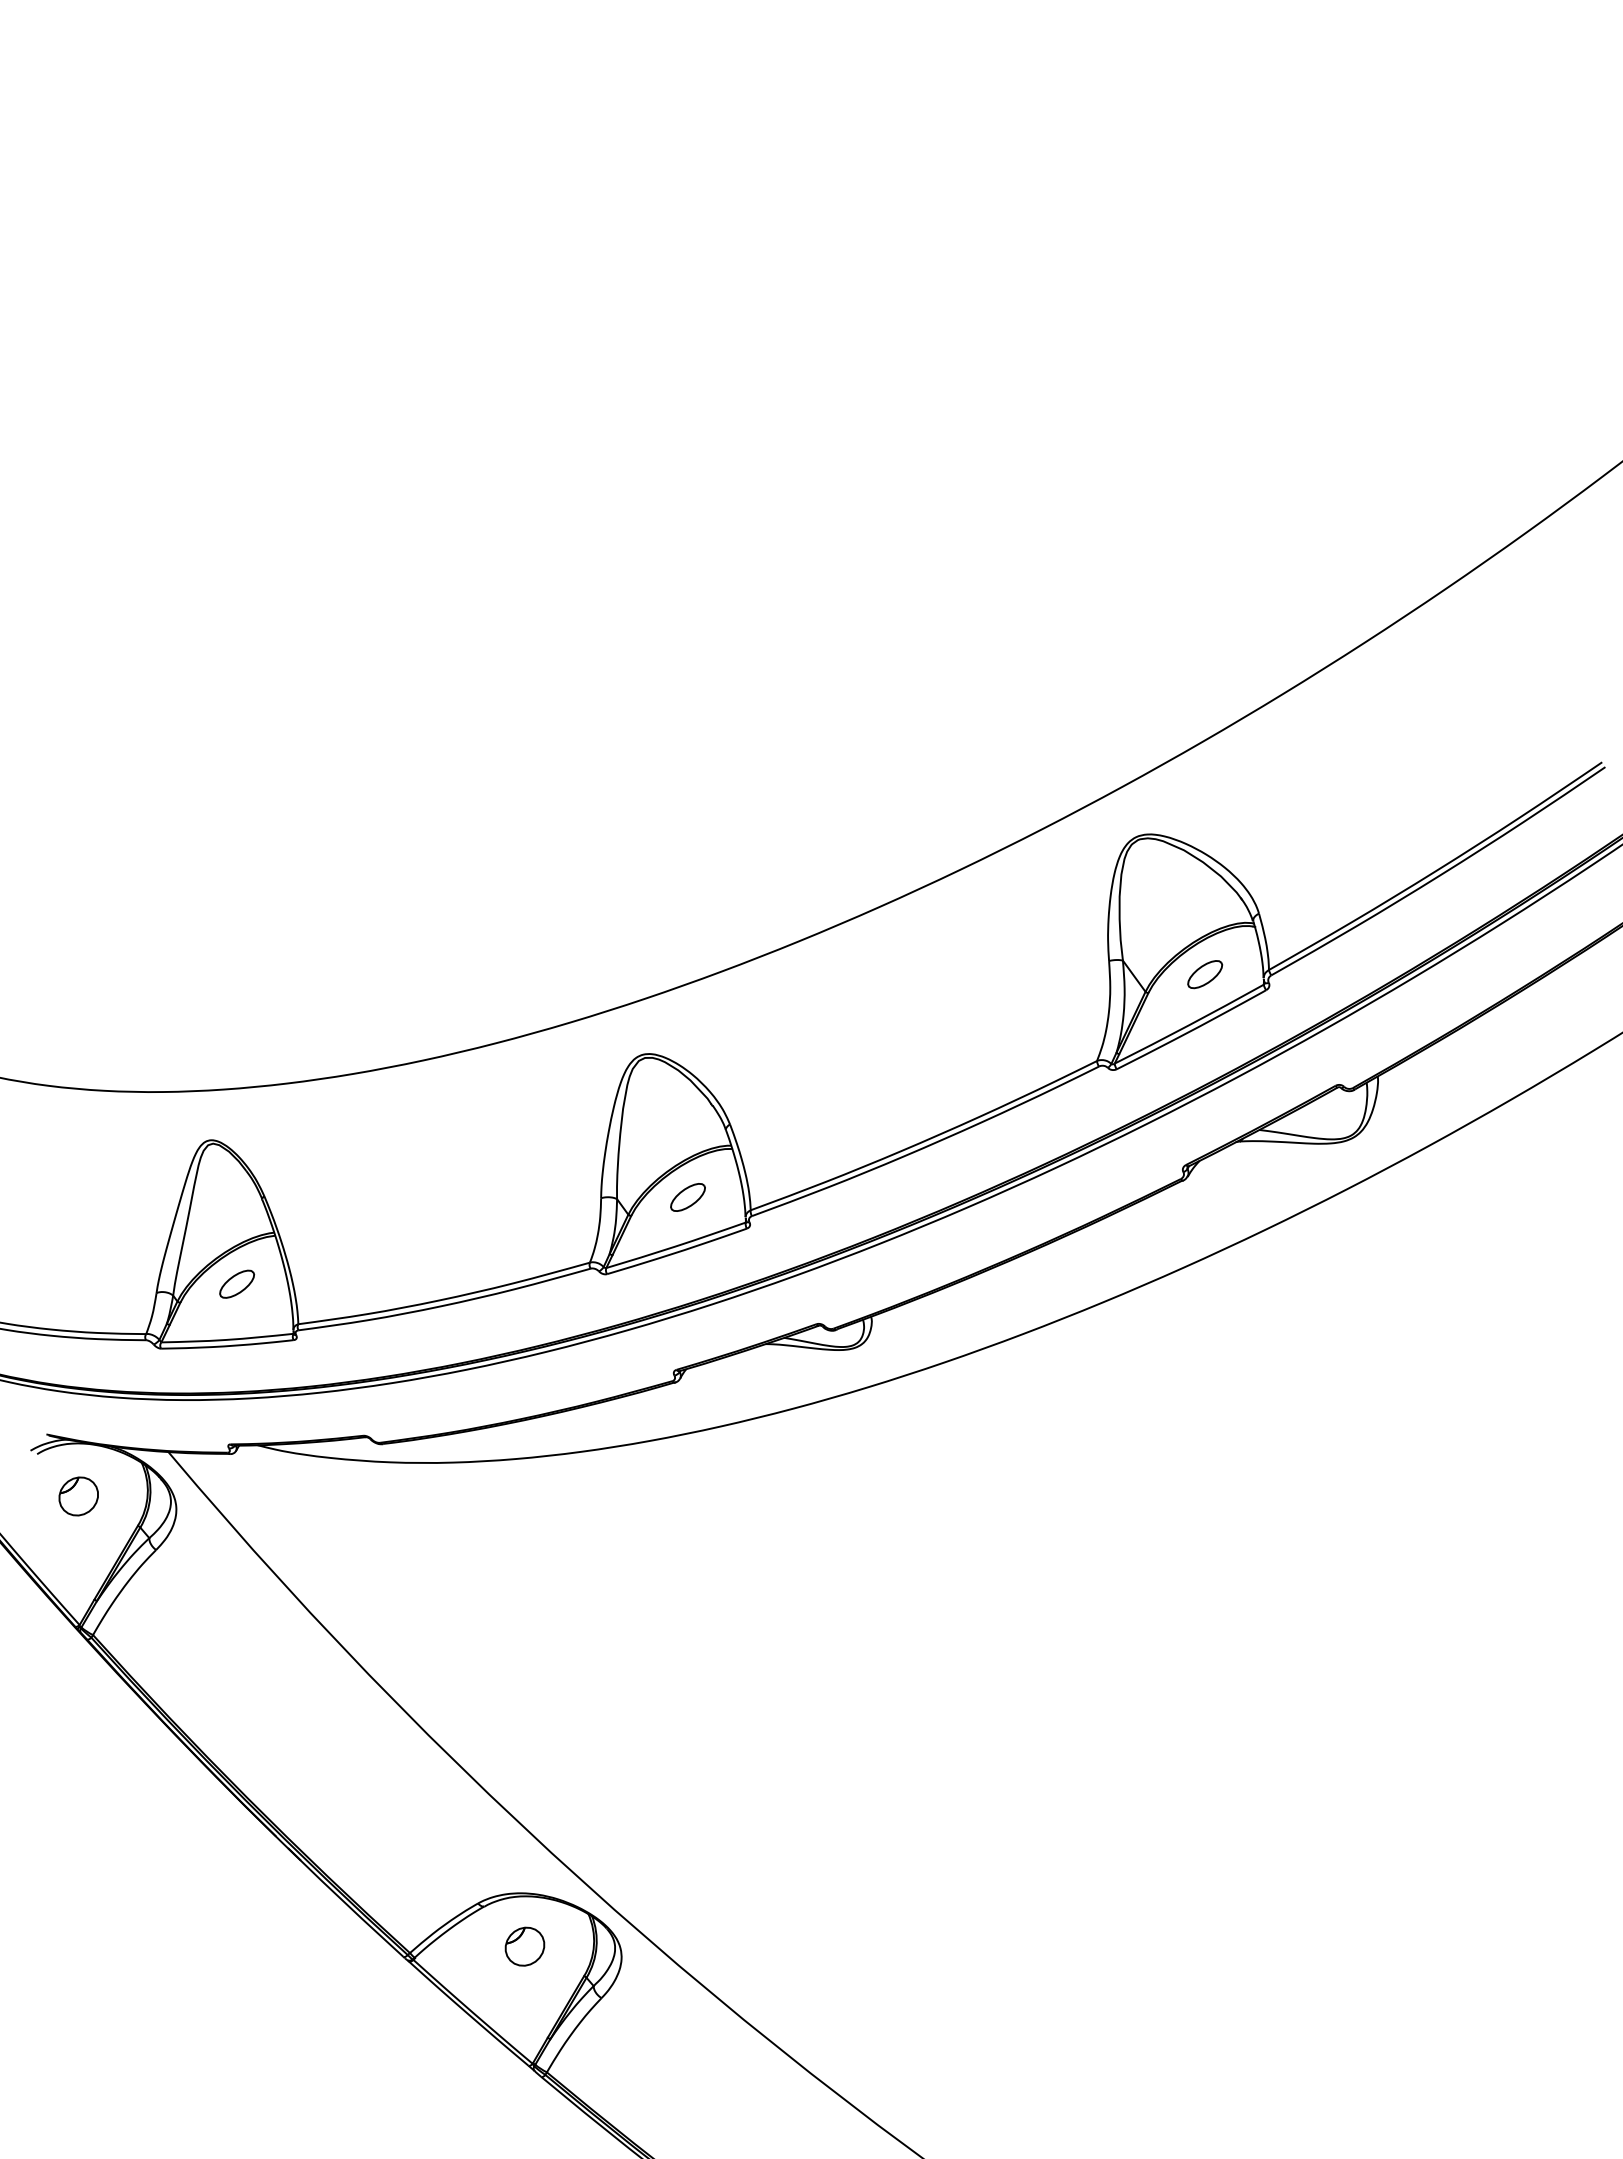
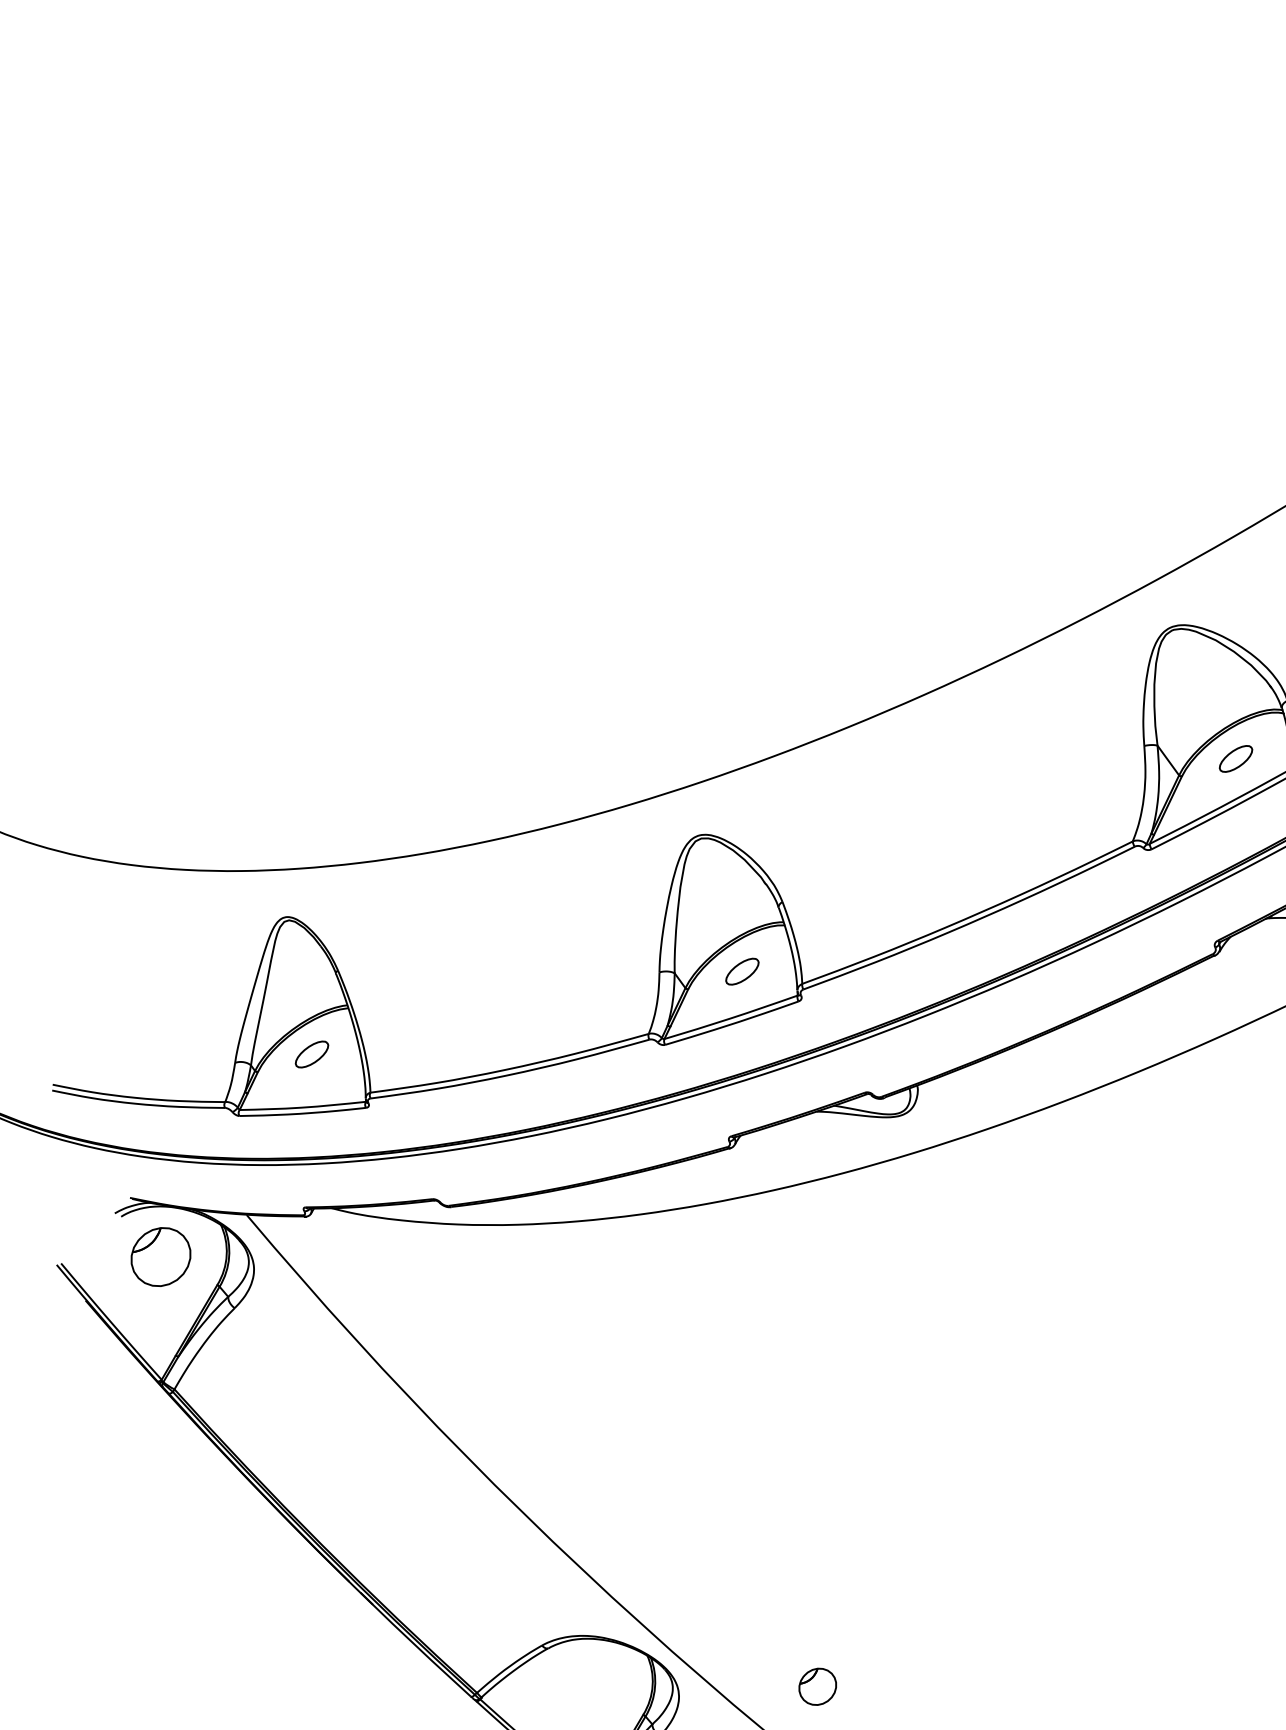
part: (78, 1496) -> (160, 1257), size x1.6
part: (524, 1946) -> (817, 1686), moved

